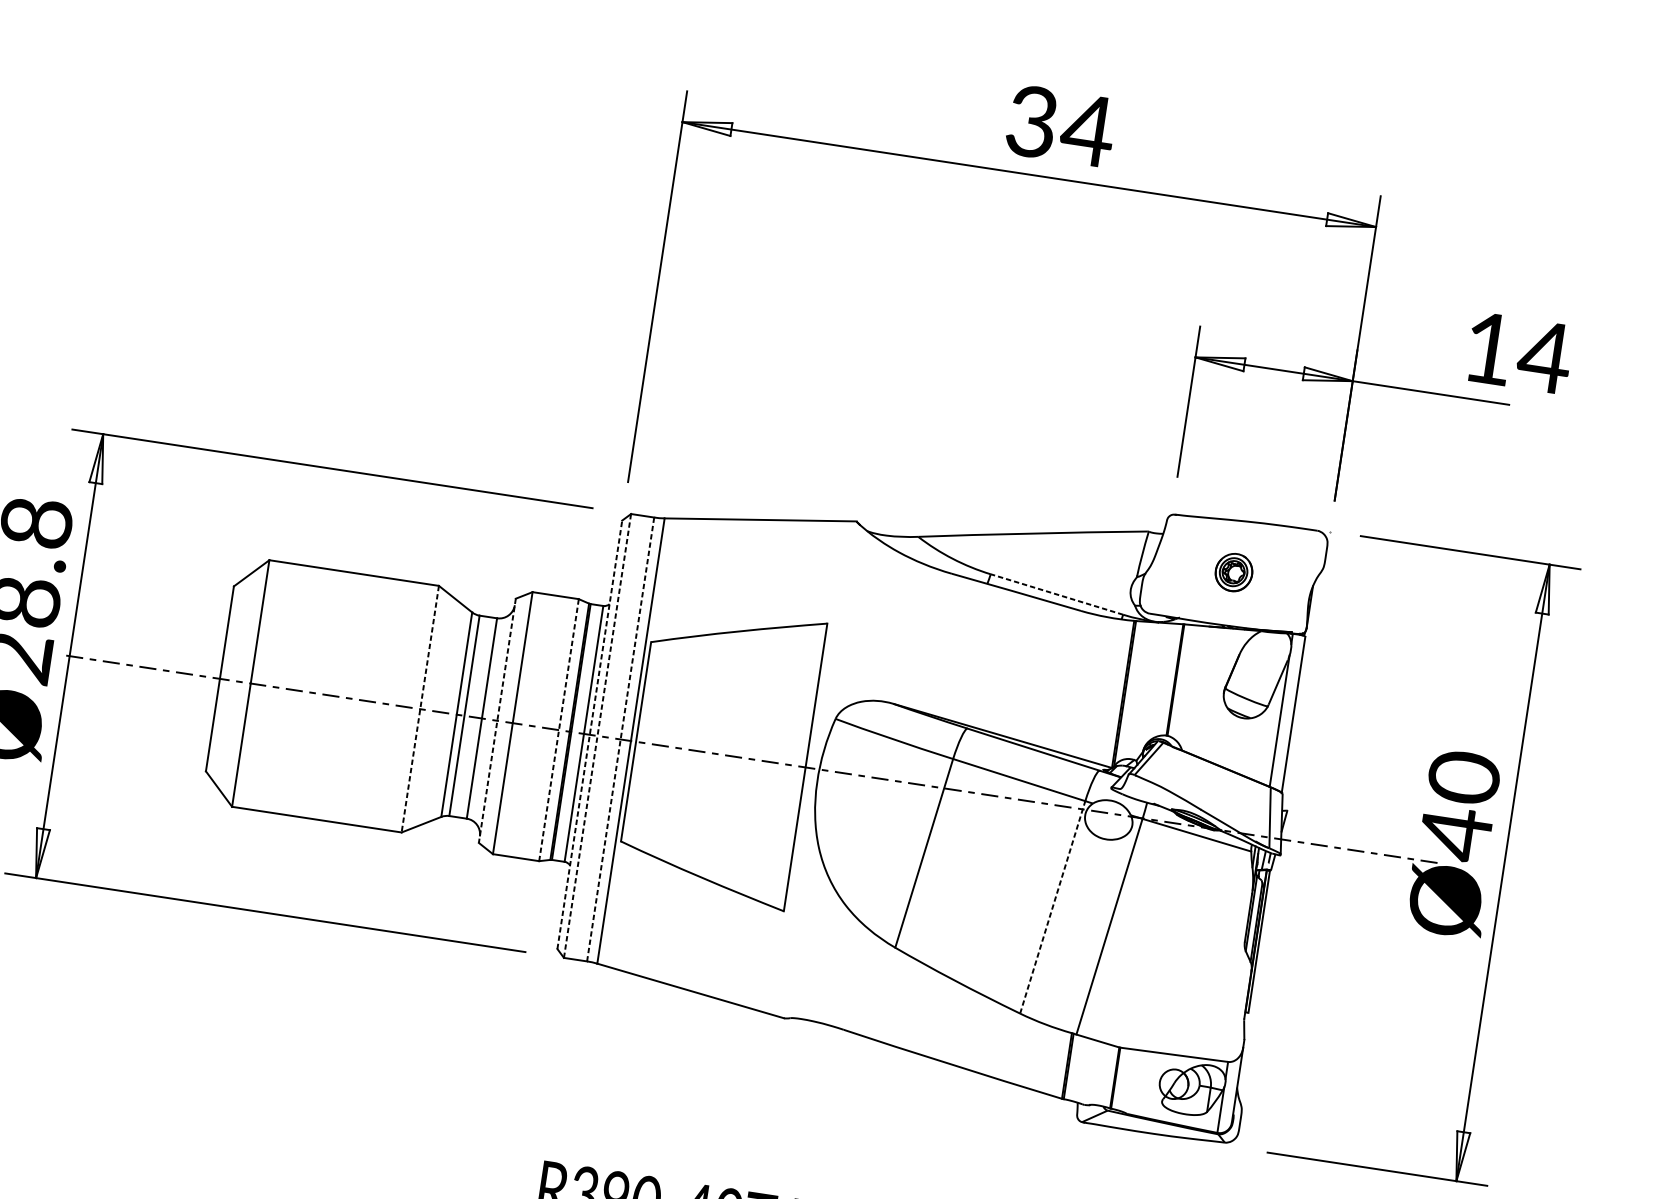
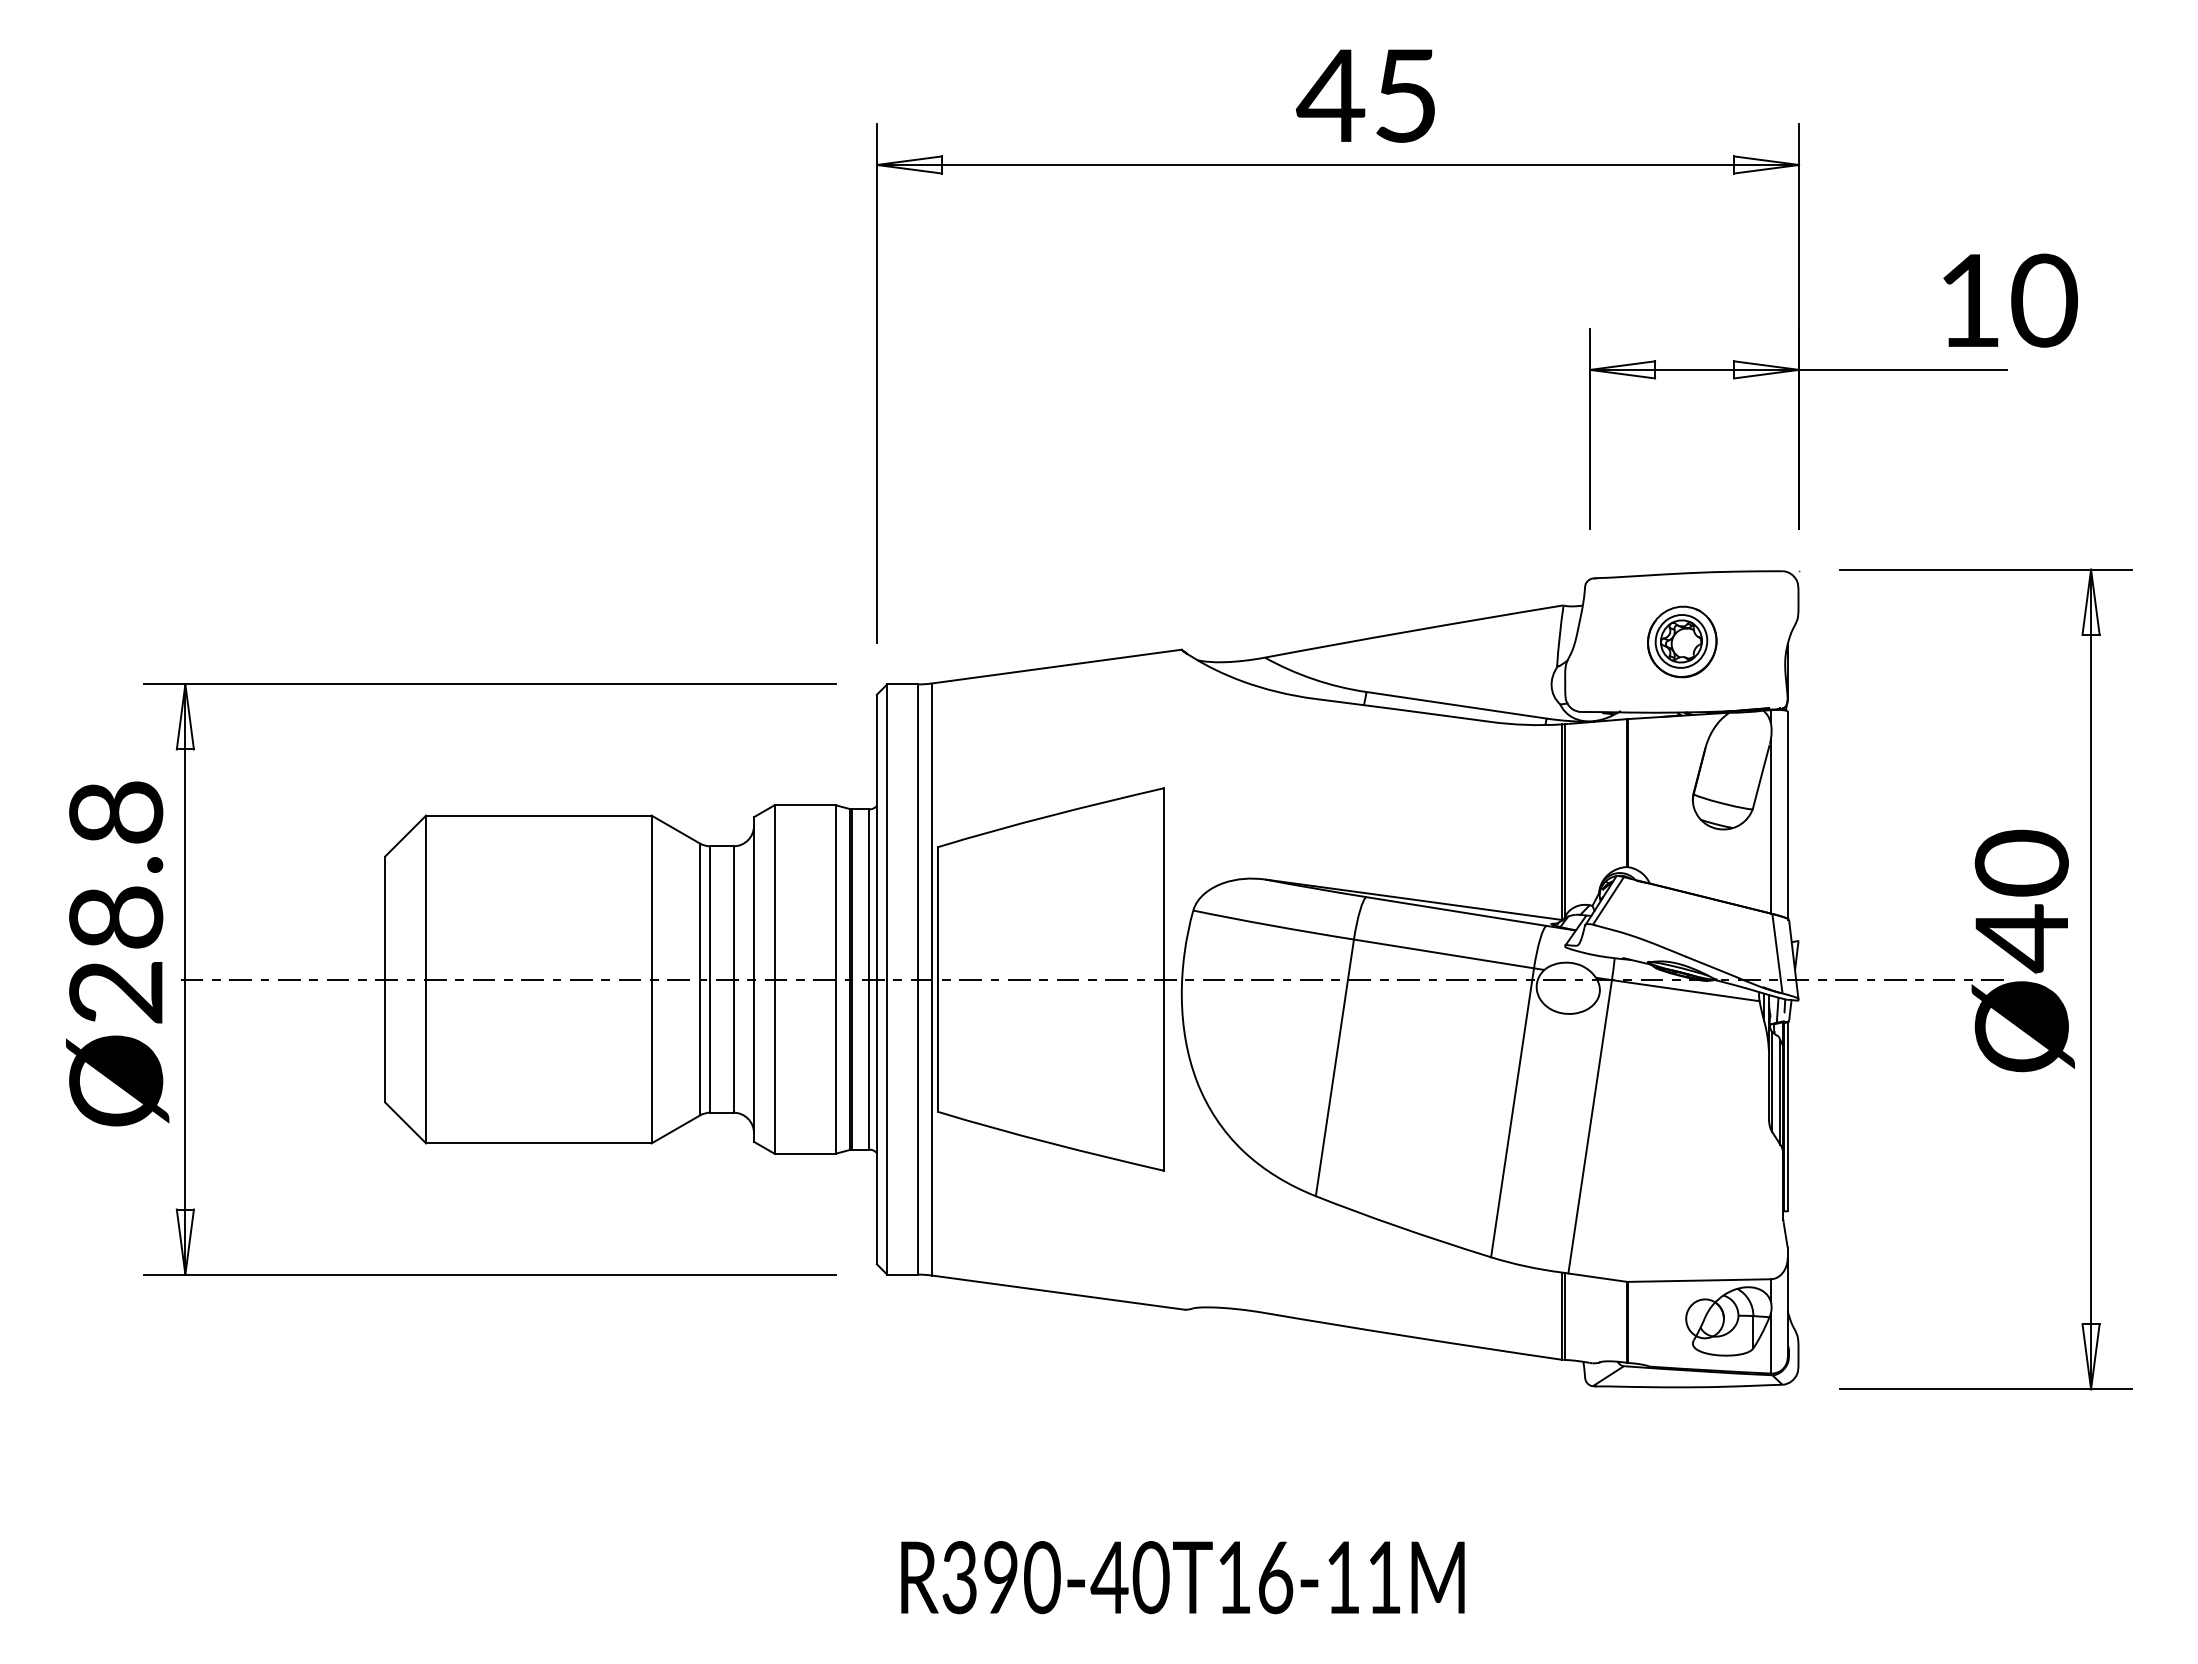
text: (1059, 125) -> (1367, 95), 34 -> 45
text: (1544, 356) -> (2043, 300), 14 -> 10
part: (1234, 572) -> (1682, 641), size x1.43
line: (1056, 594) -> (1456, 705), dashed -> solid
line: (420, 709) -> (651, 979), dashed -> solid
line: (497, 721) -> (754, 980), dashed -> solid
line: (558, 730) -> (835, 979), dashed -> solid
line: (589, 734) -> (876, 979), dashed -> solid
line: (597, 736) -> (887, 979), dashed -> solid
line: (620, 739) -> (917, 979), dashed -> solid
line: (1052, 907) -> (1512, 1112), dashed -> solid

